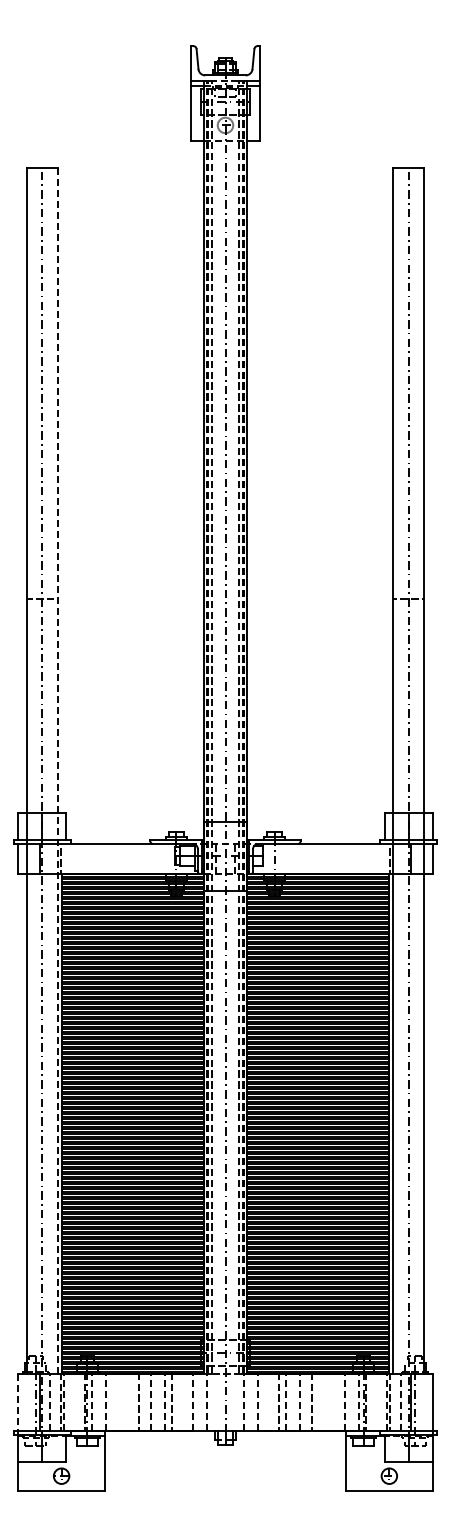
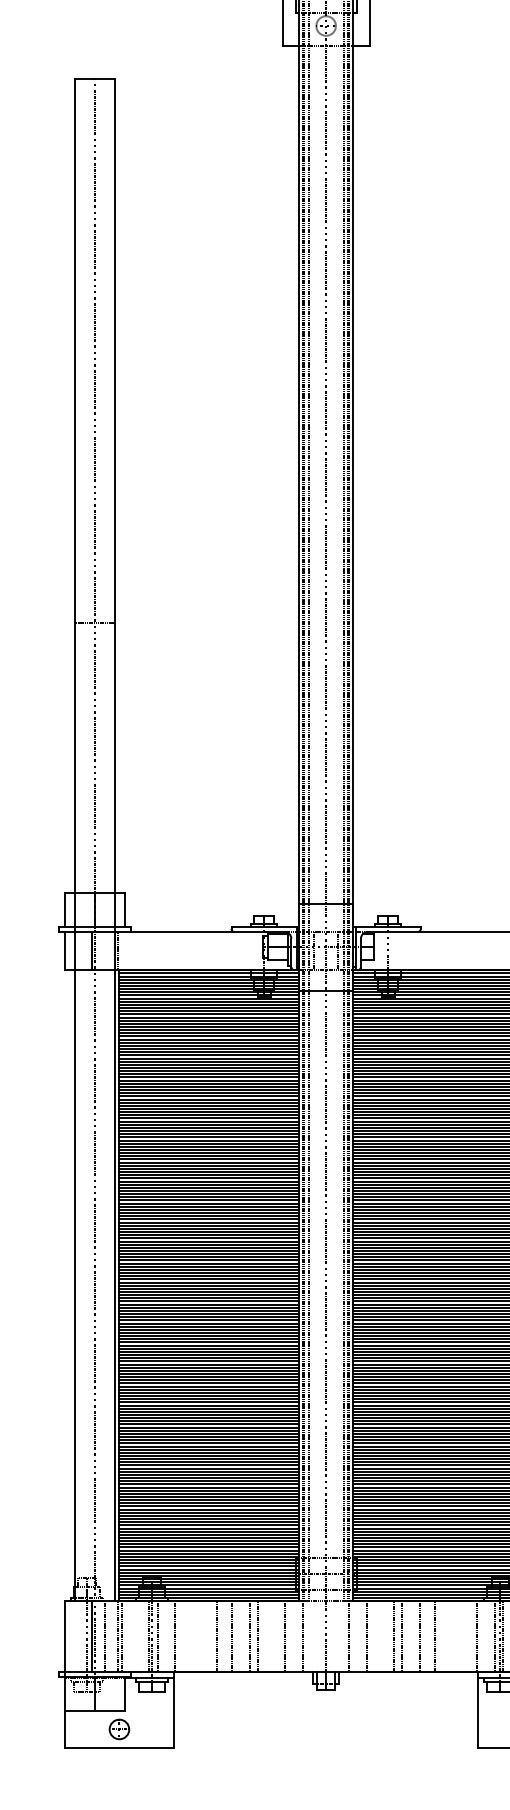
line: (57, 770) -> (114, 839), dashed -> solid
line: (18, 1402) -> (65, 1636), dashed -> solid

